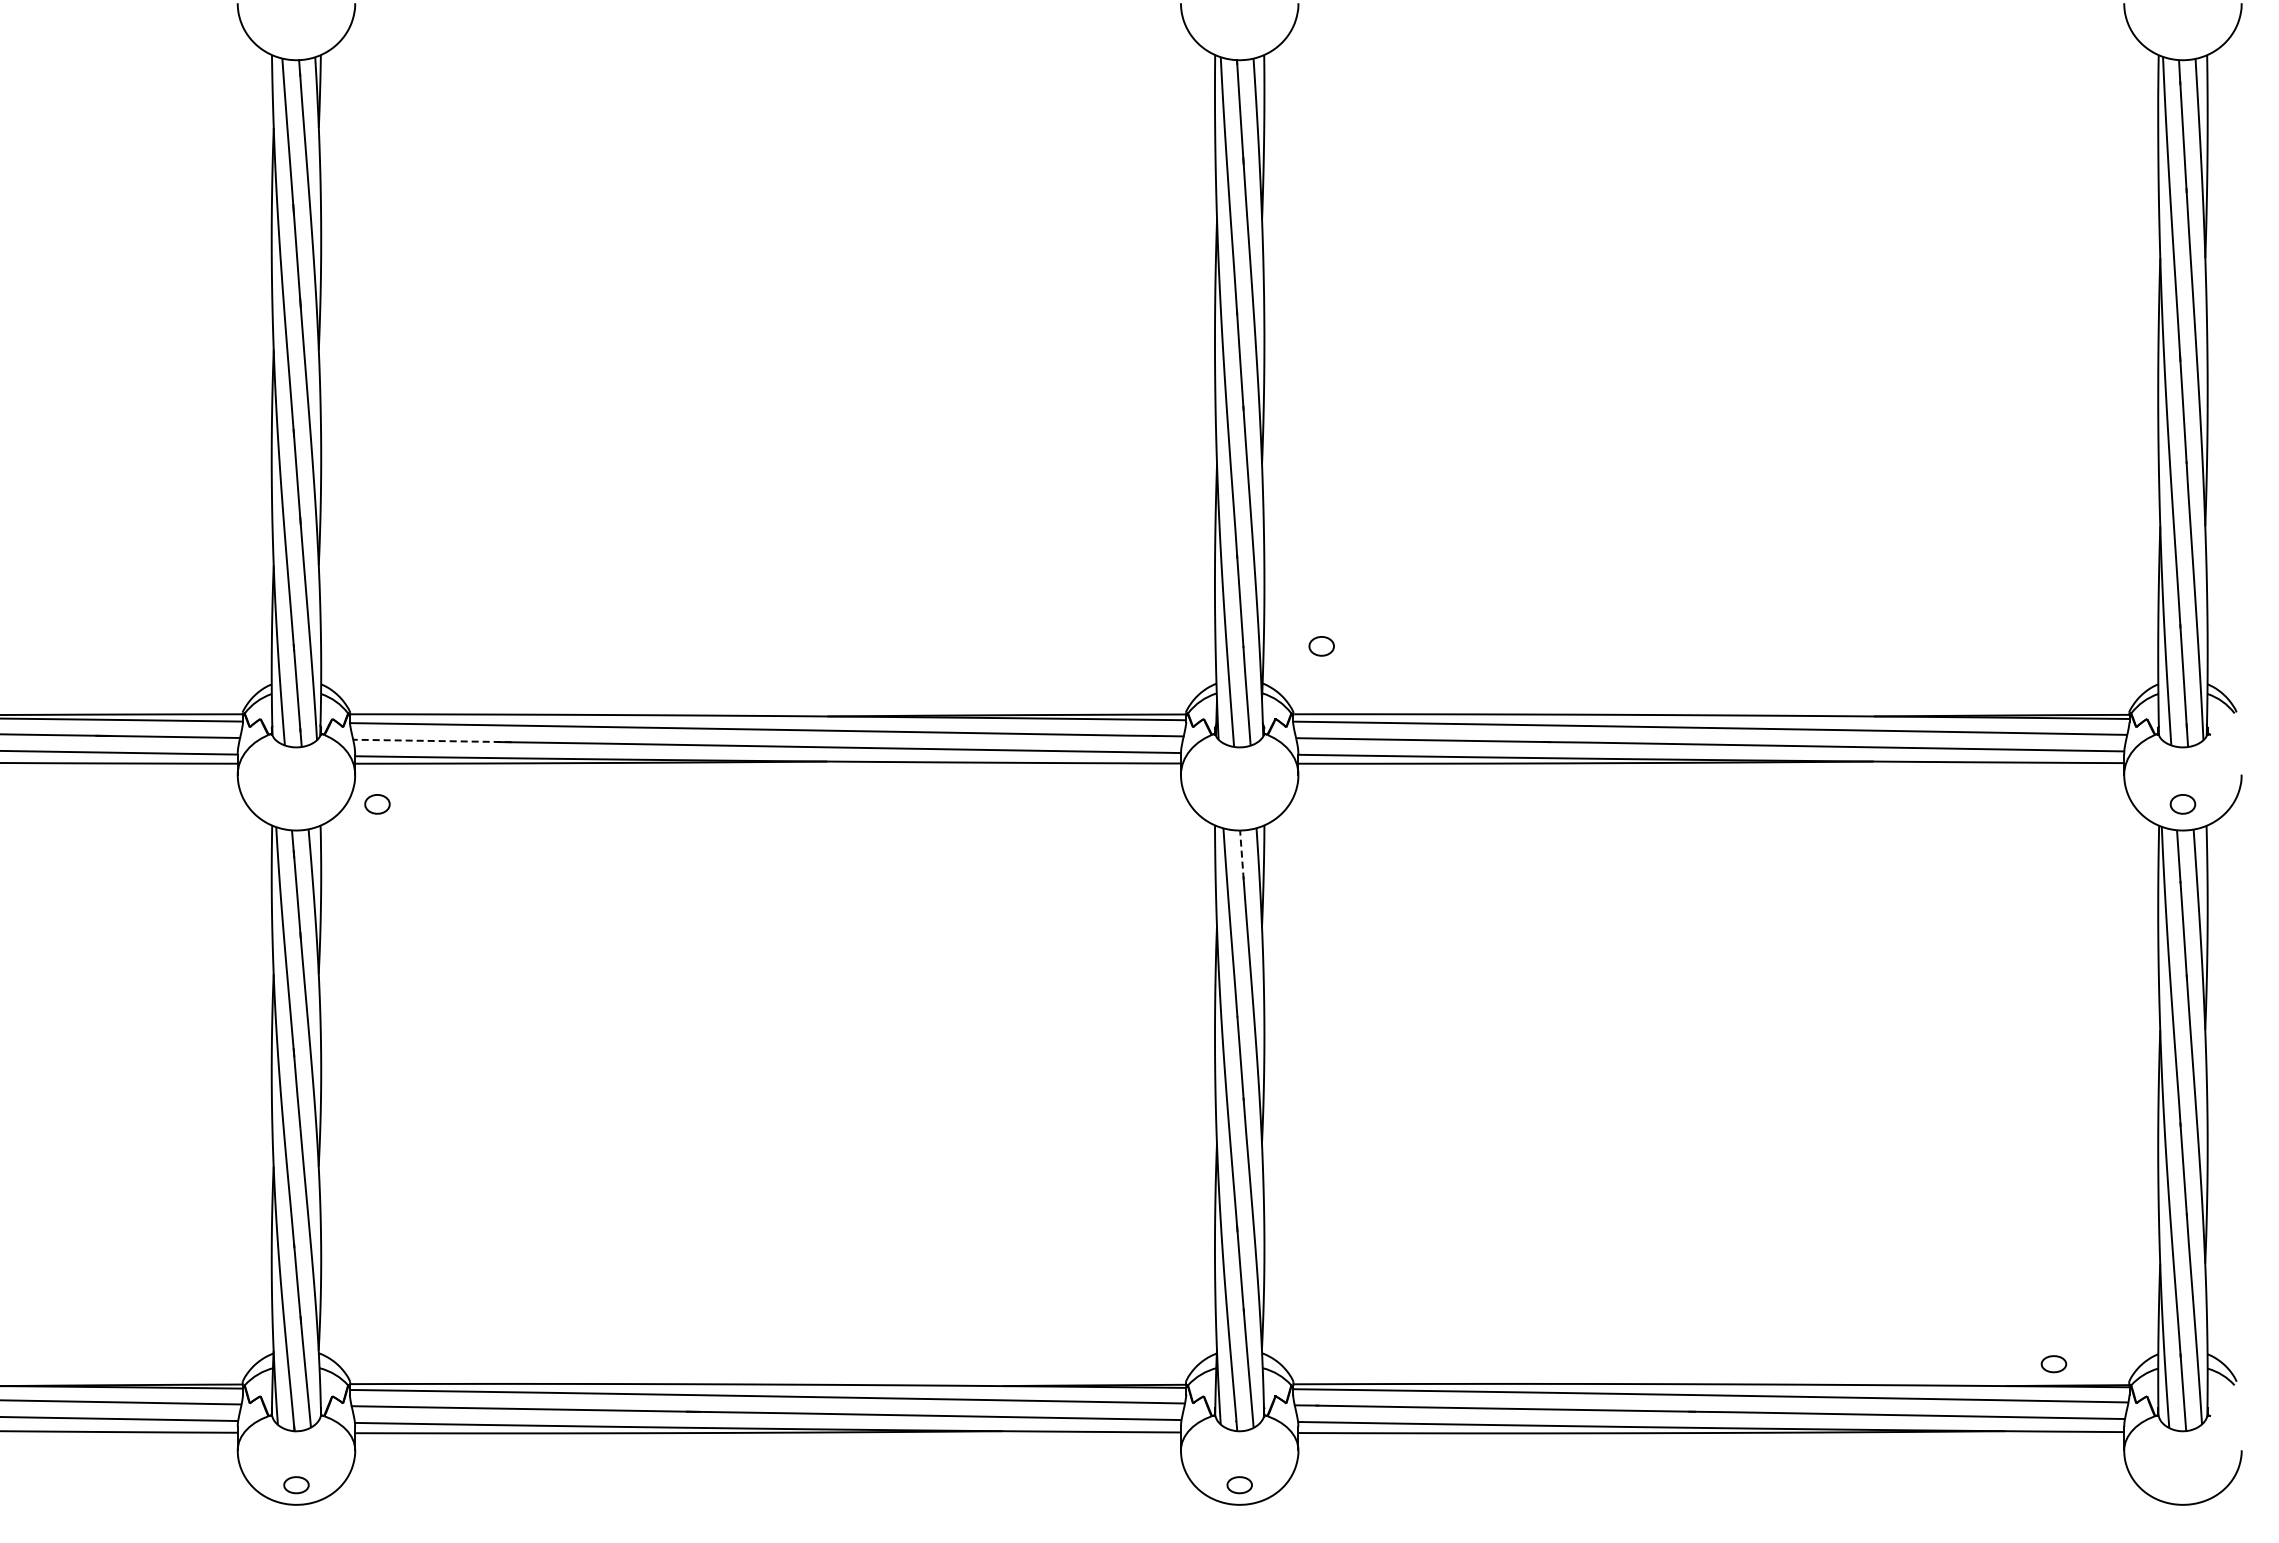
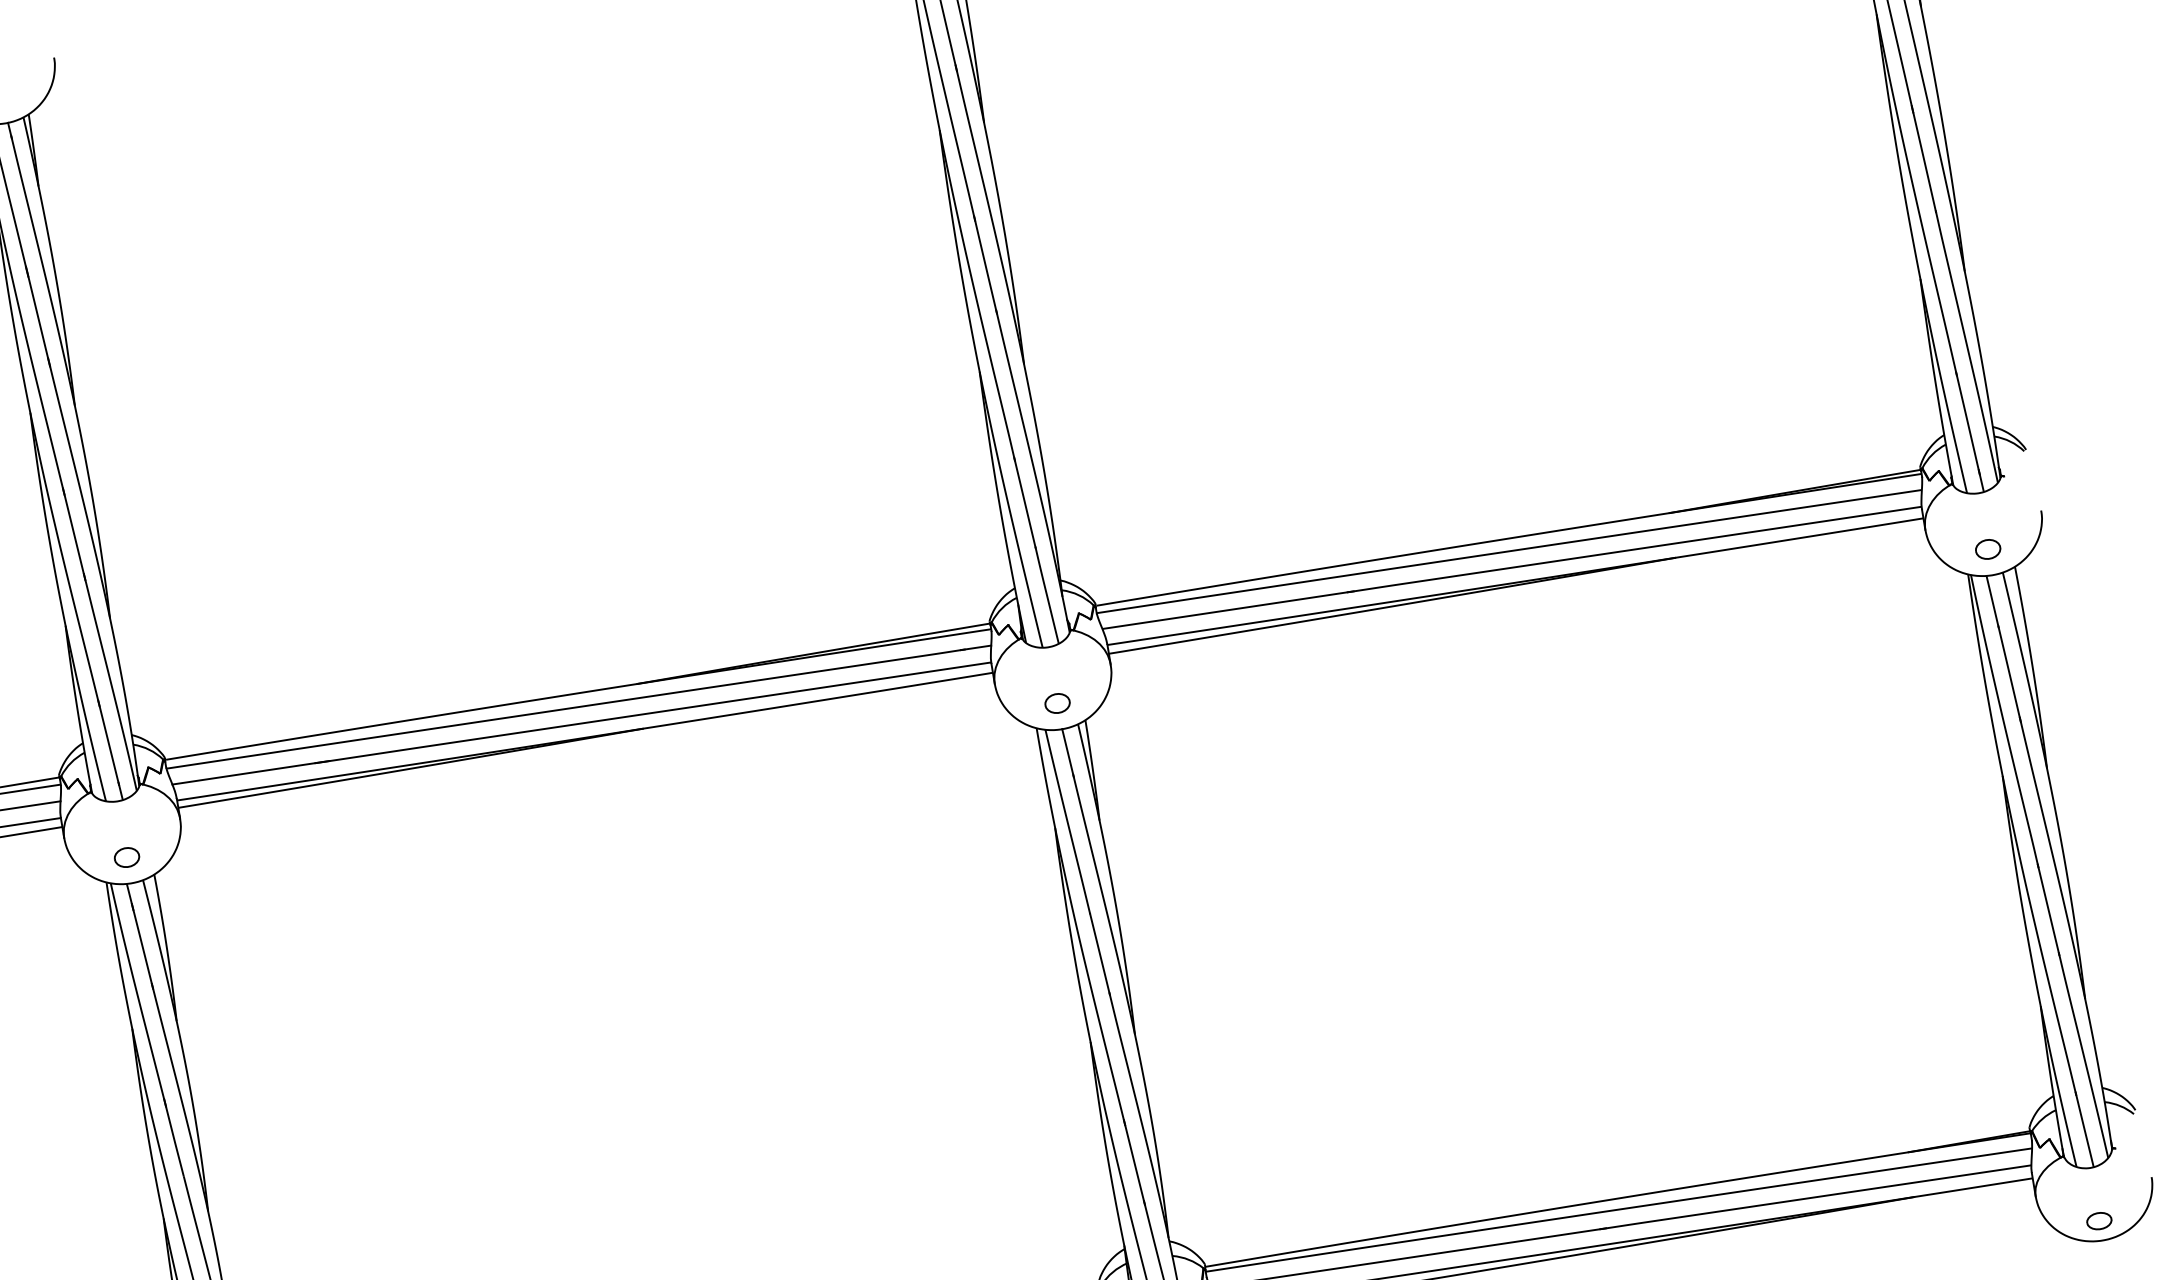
part: (1321, 646) -> (1057, 703), moved
line: (431, 740) -> (249, 772), dashed -> solid
part: (377, 804) -> (127, 857), moved
line: (1241, 854) -> (1067, 752), dashed -> solid
part: (2053, 1364) -> (2098, 1221), moved

